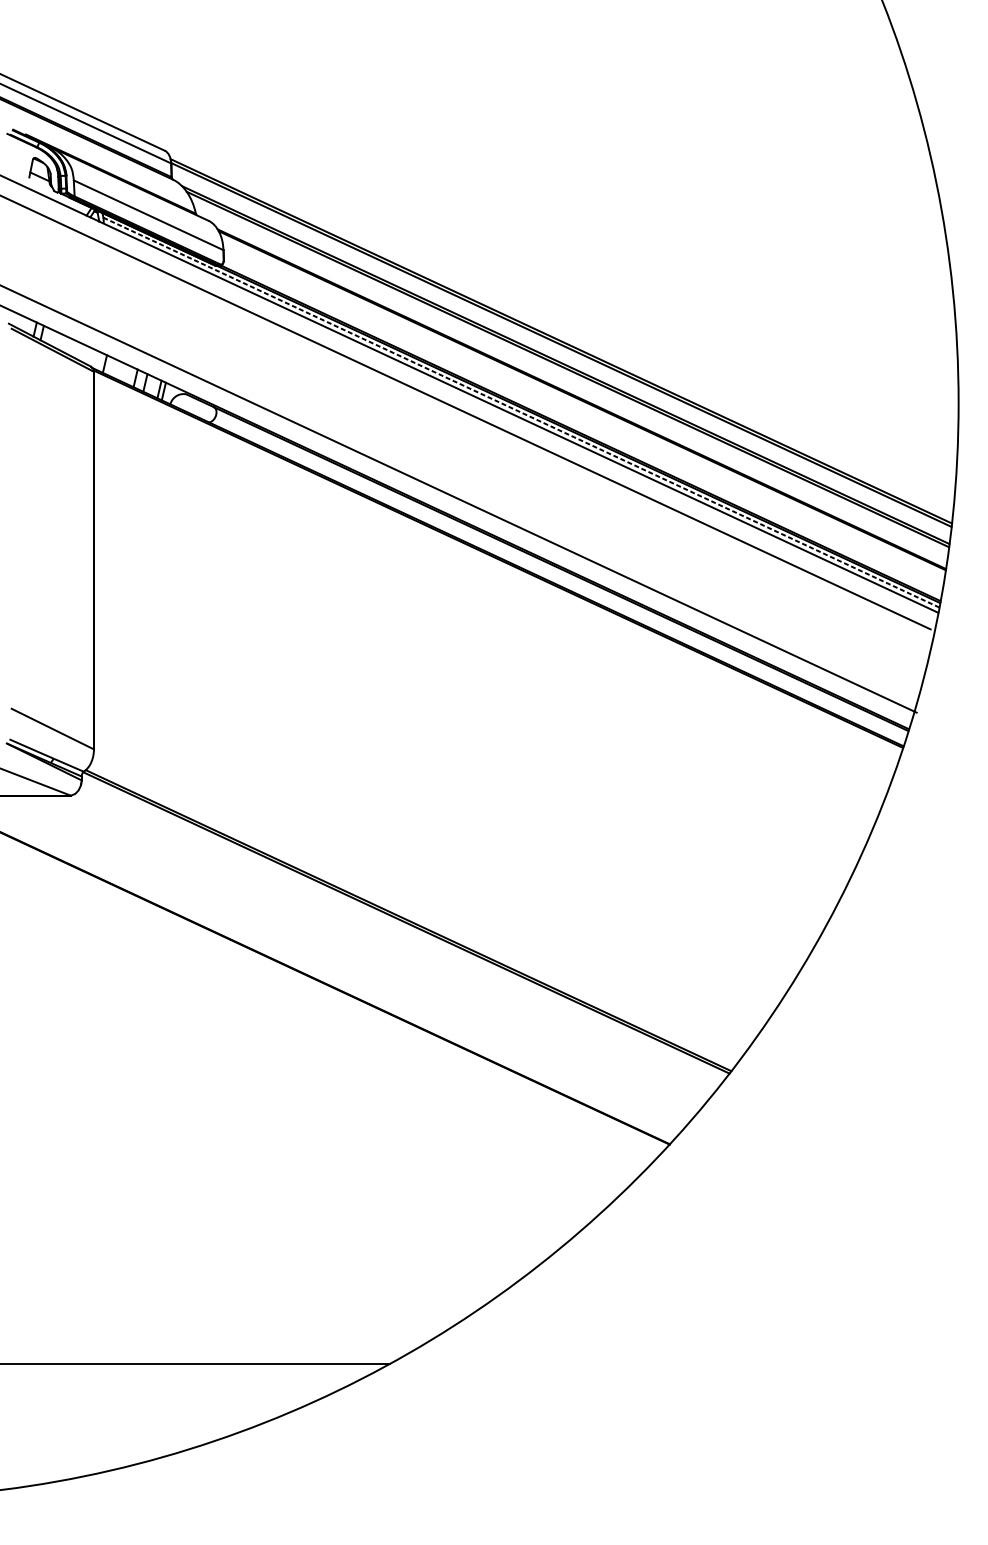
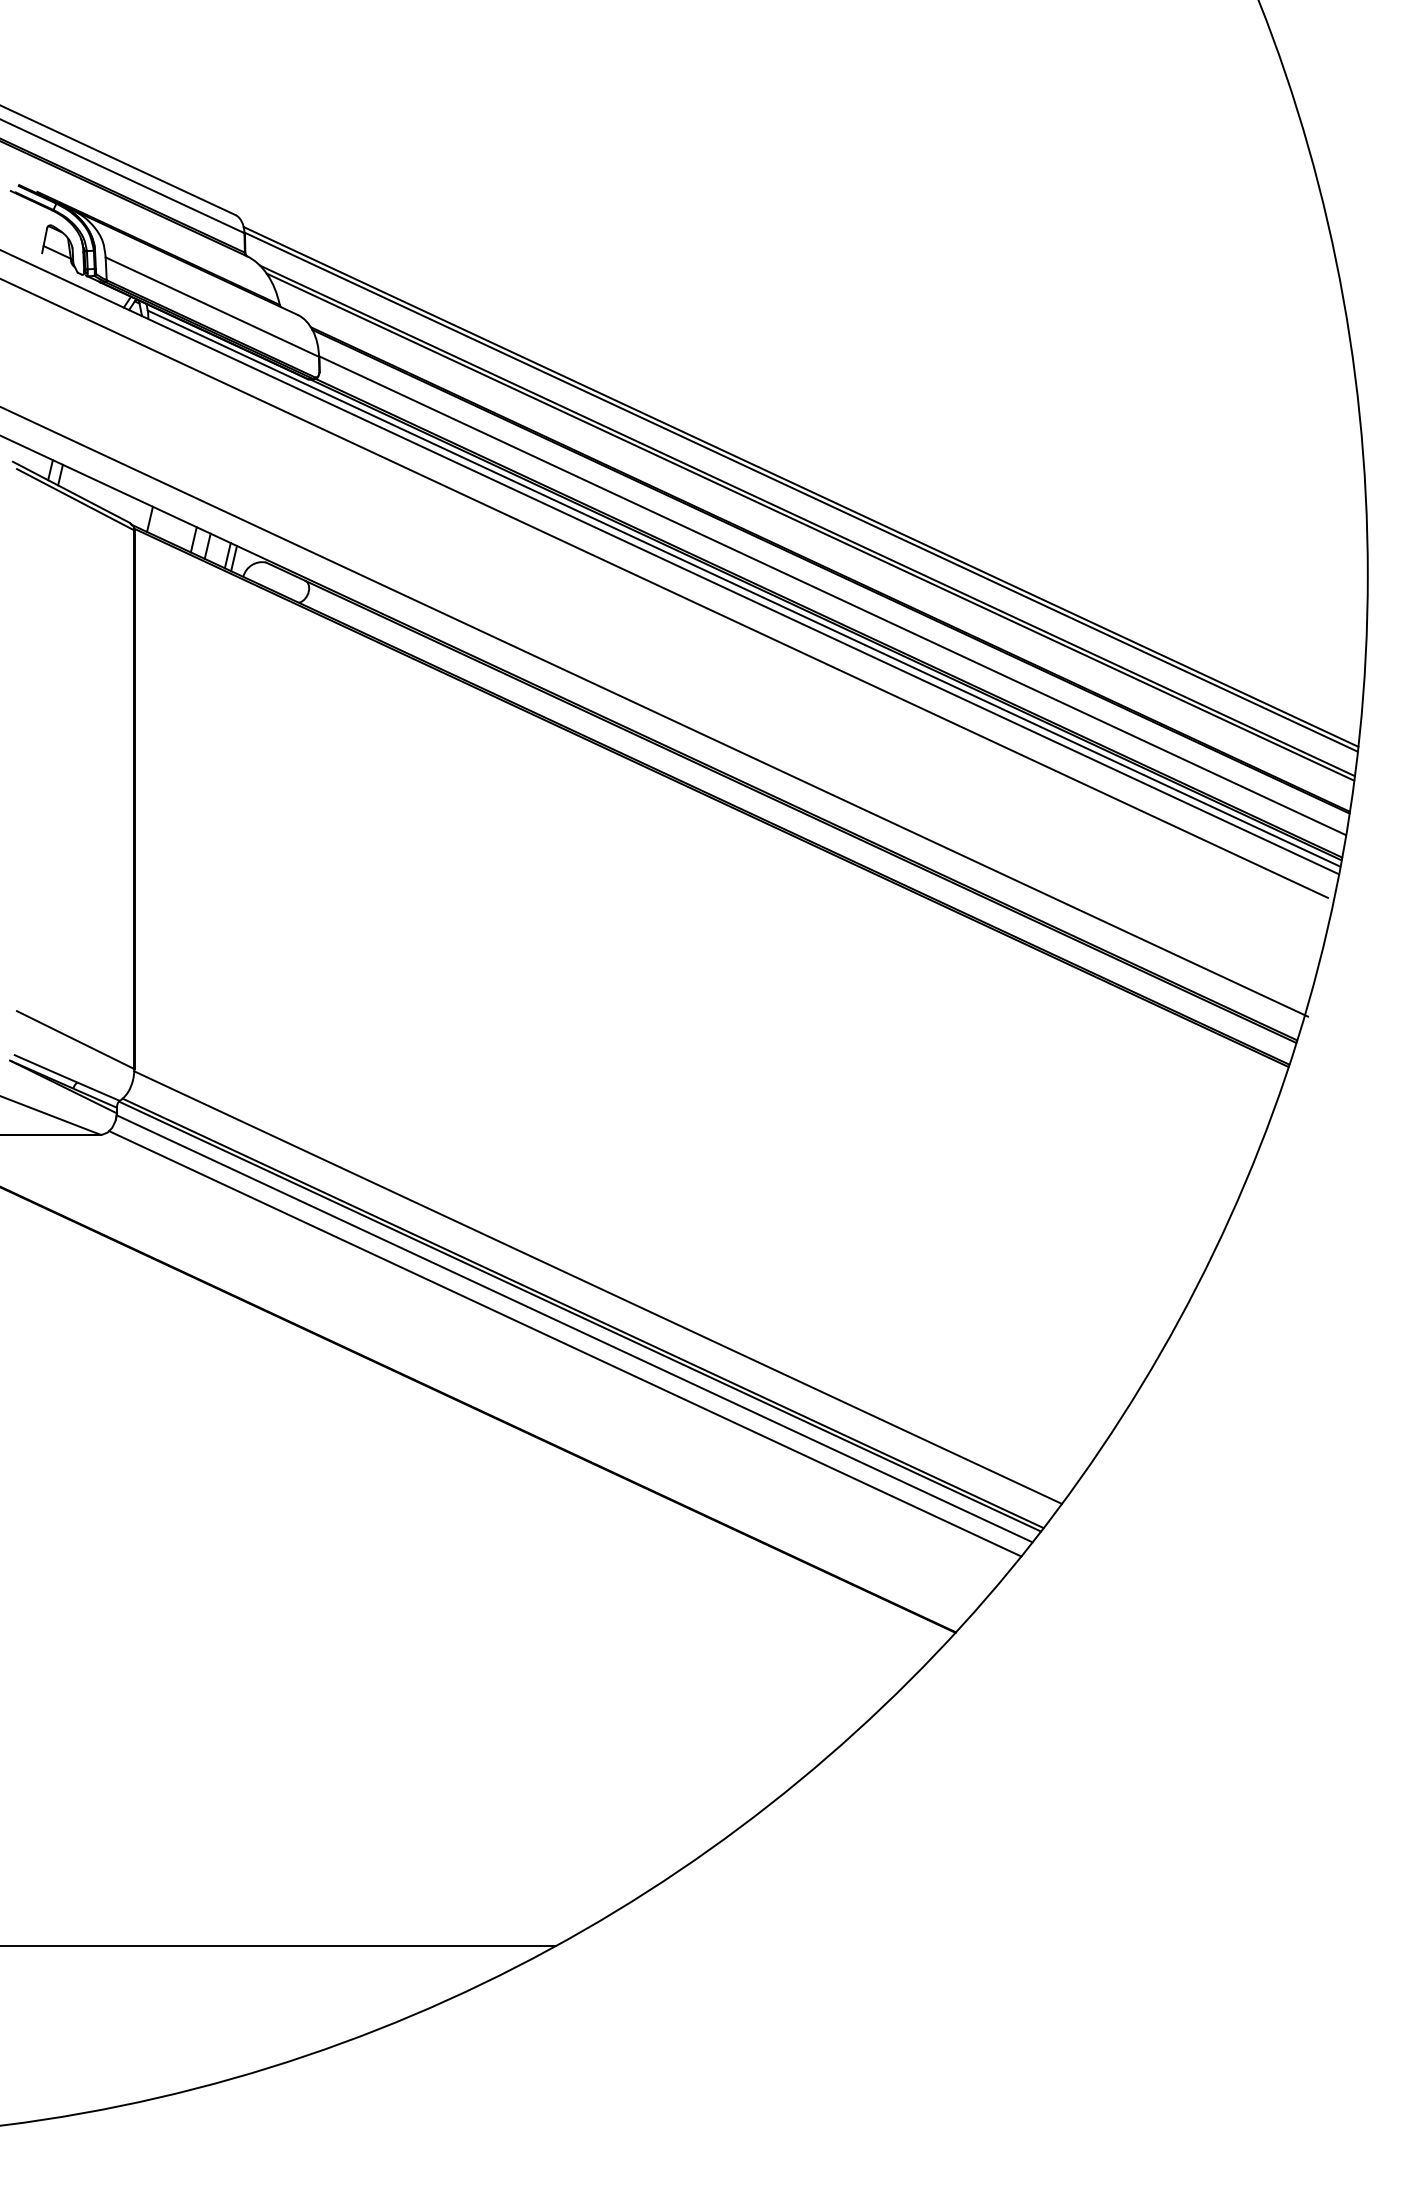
line: (521, 412) -> (744, 588), dashed -> solid
line: (582, 417) -> (831, 595), added
line: (418, 902) -> (597, 1287), added
line: (402, 931) -> (574, 1328), added
line: (396, 941) -> (565, 1343), added

